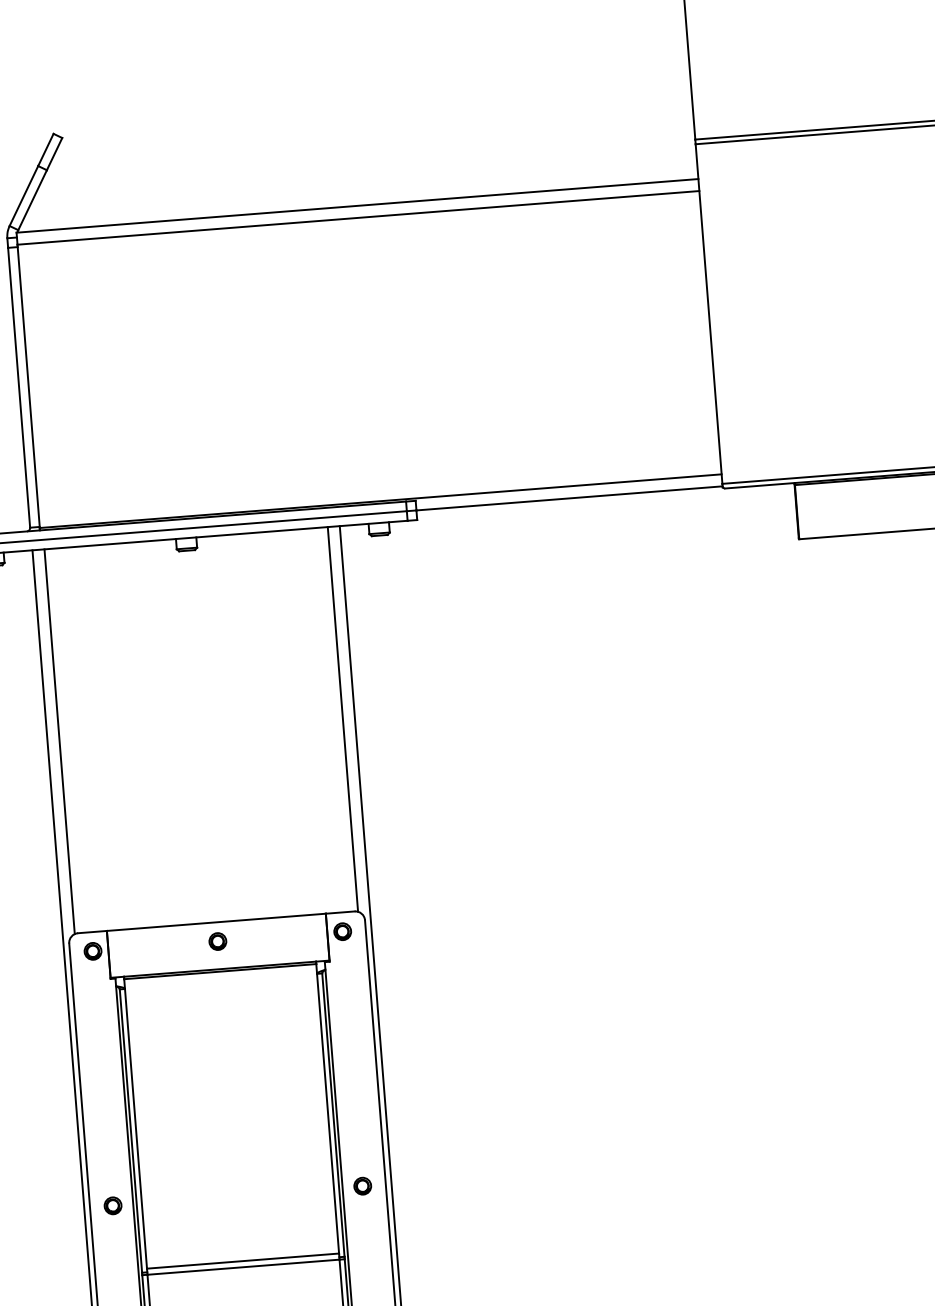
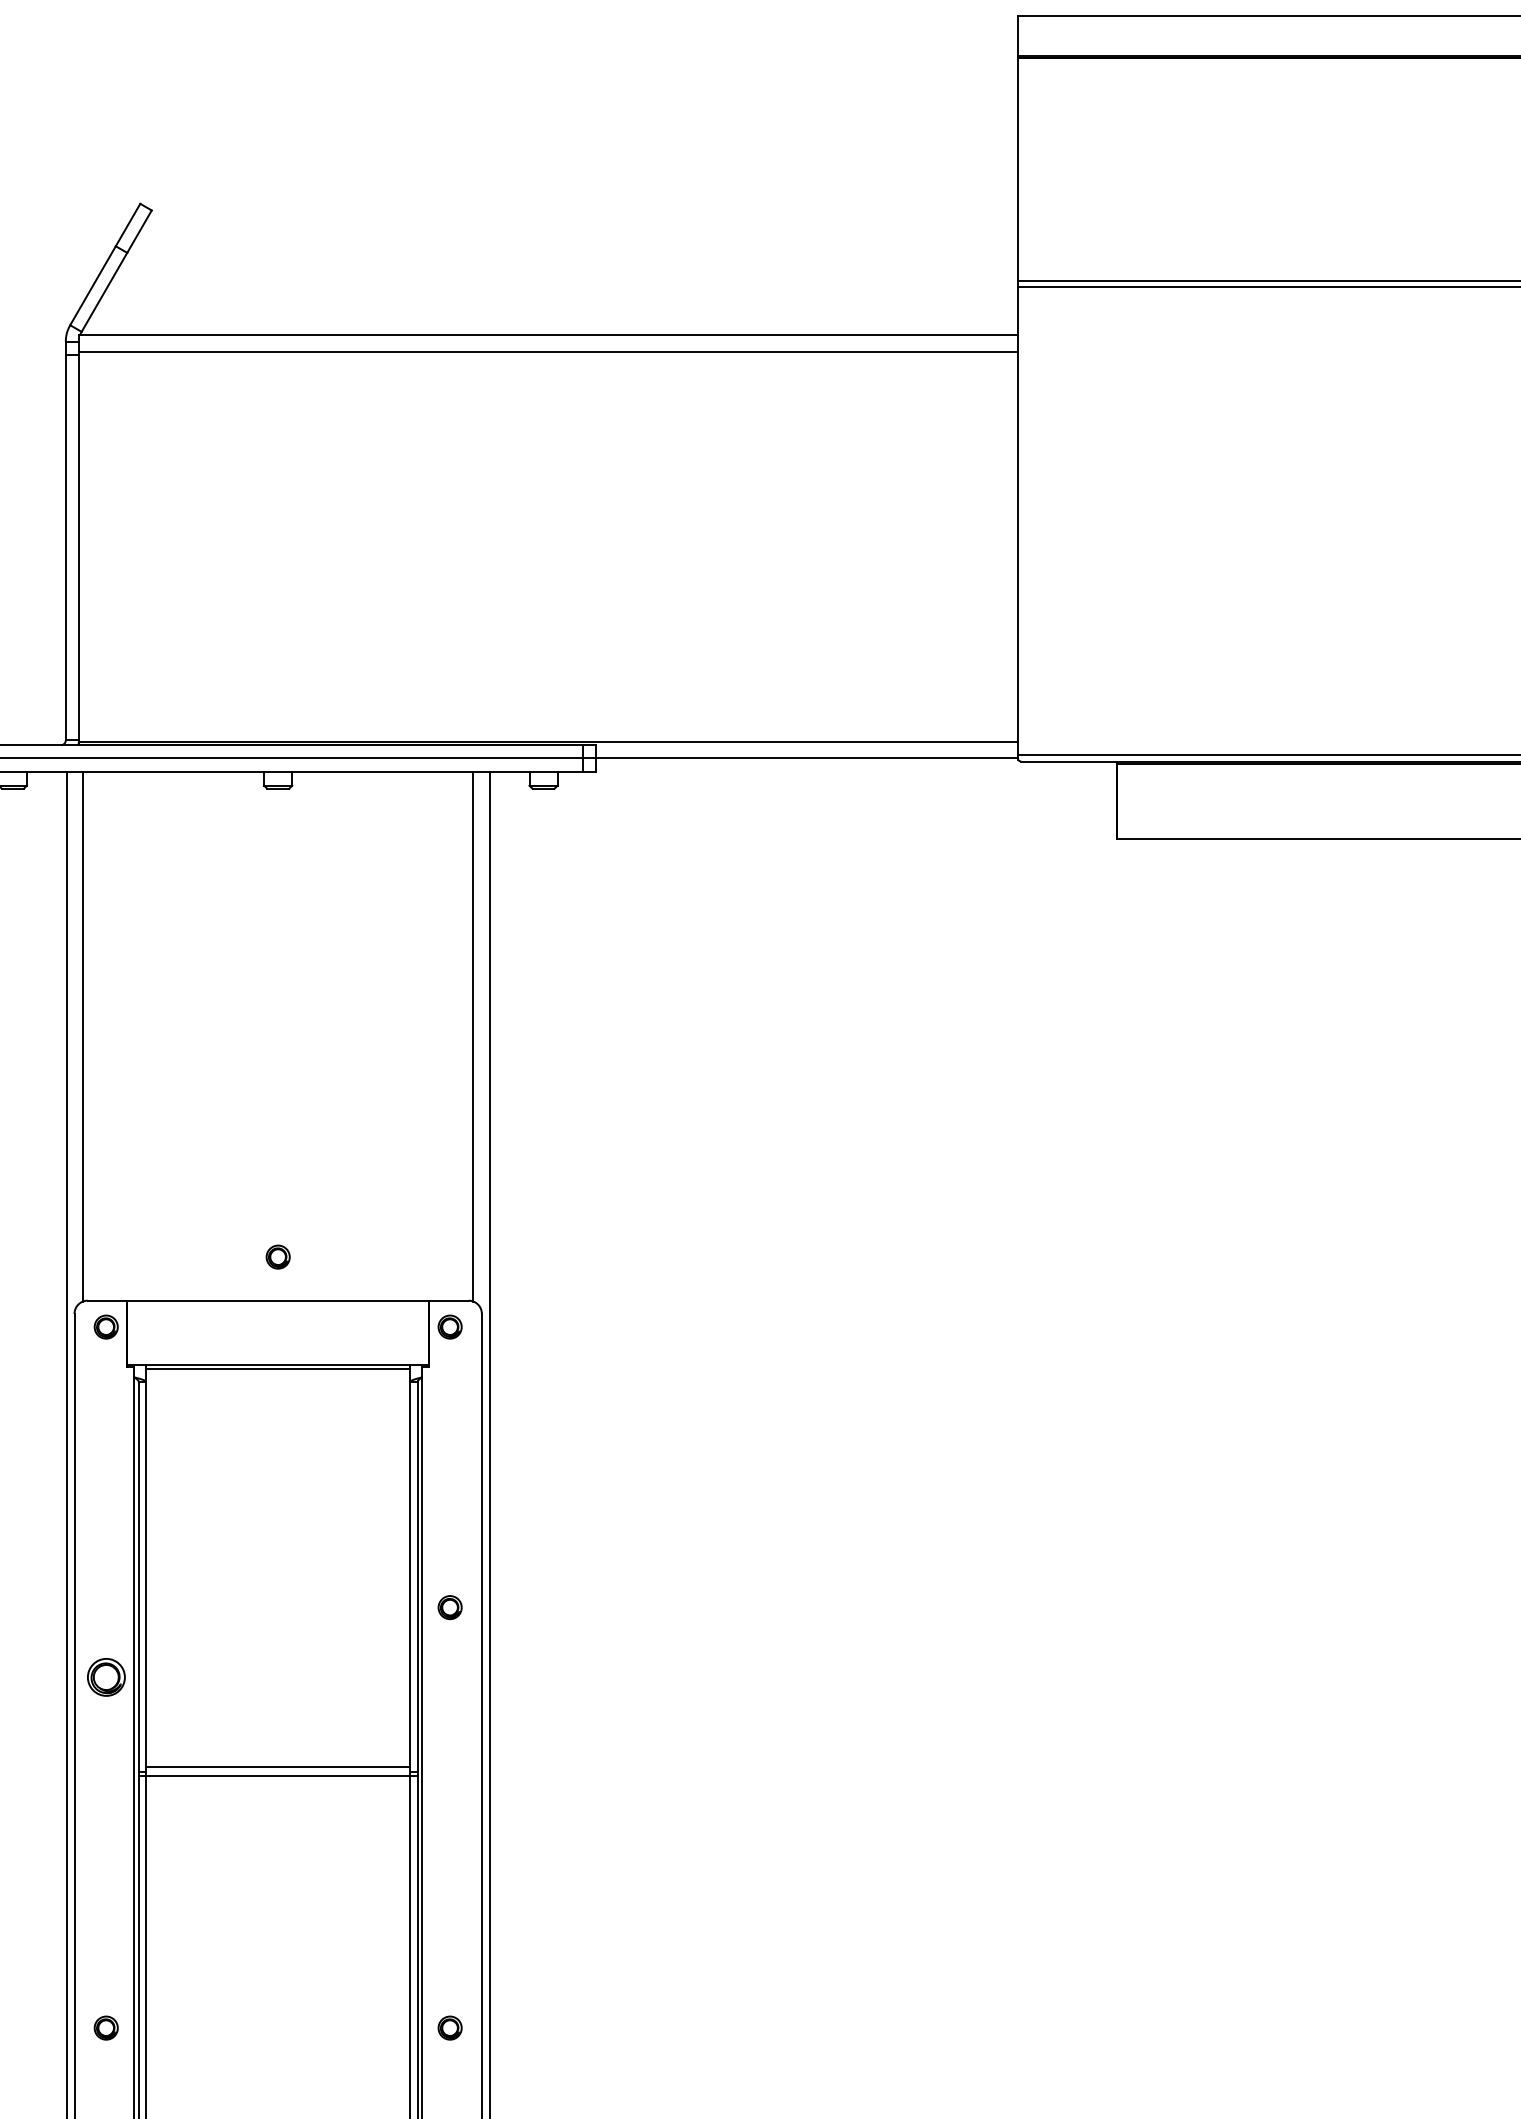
part: (217, 941) -> (277, 1256), moved
part: (362, 1186) -> (449, 1607), moved
part: (112, 1205) -> (105, 1677), size x1.6

